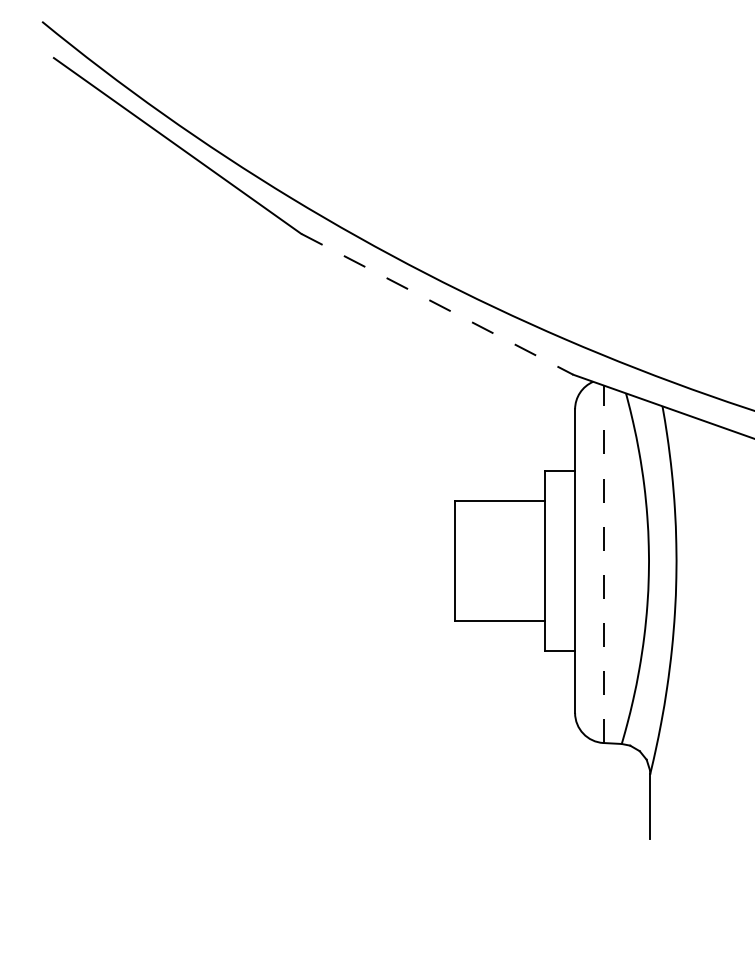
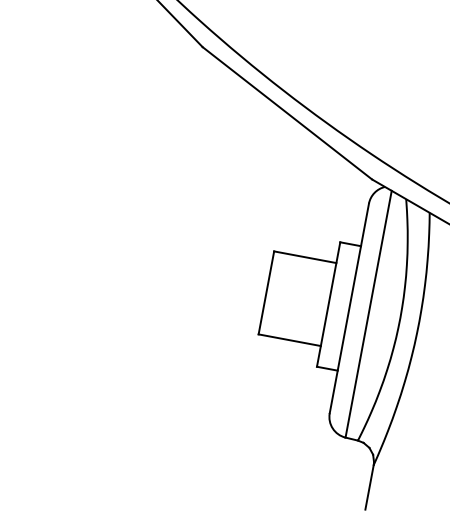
line: (437, 304) -> (287, 113), dashed -> solid
line: (603, 564) -> (368, 314), dashed -> solid

